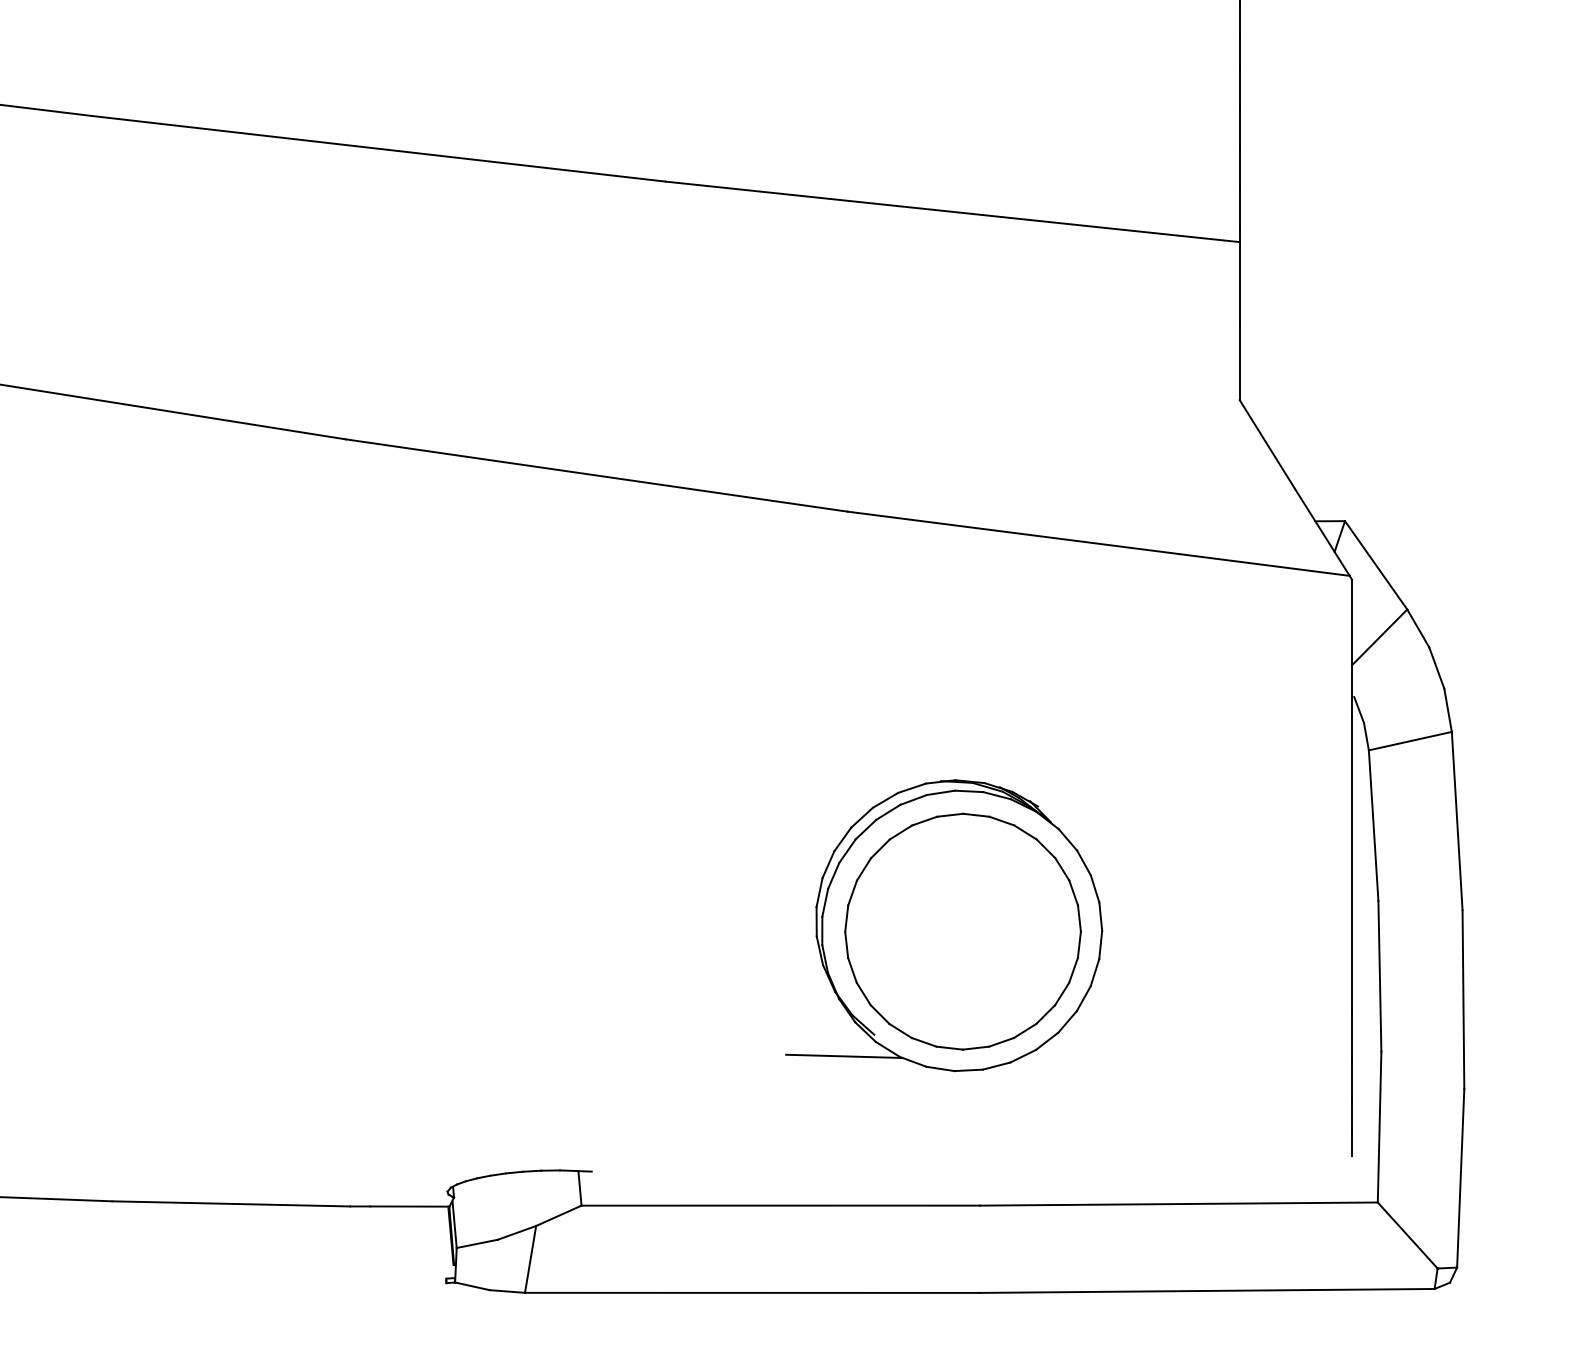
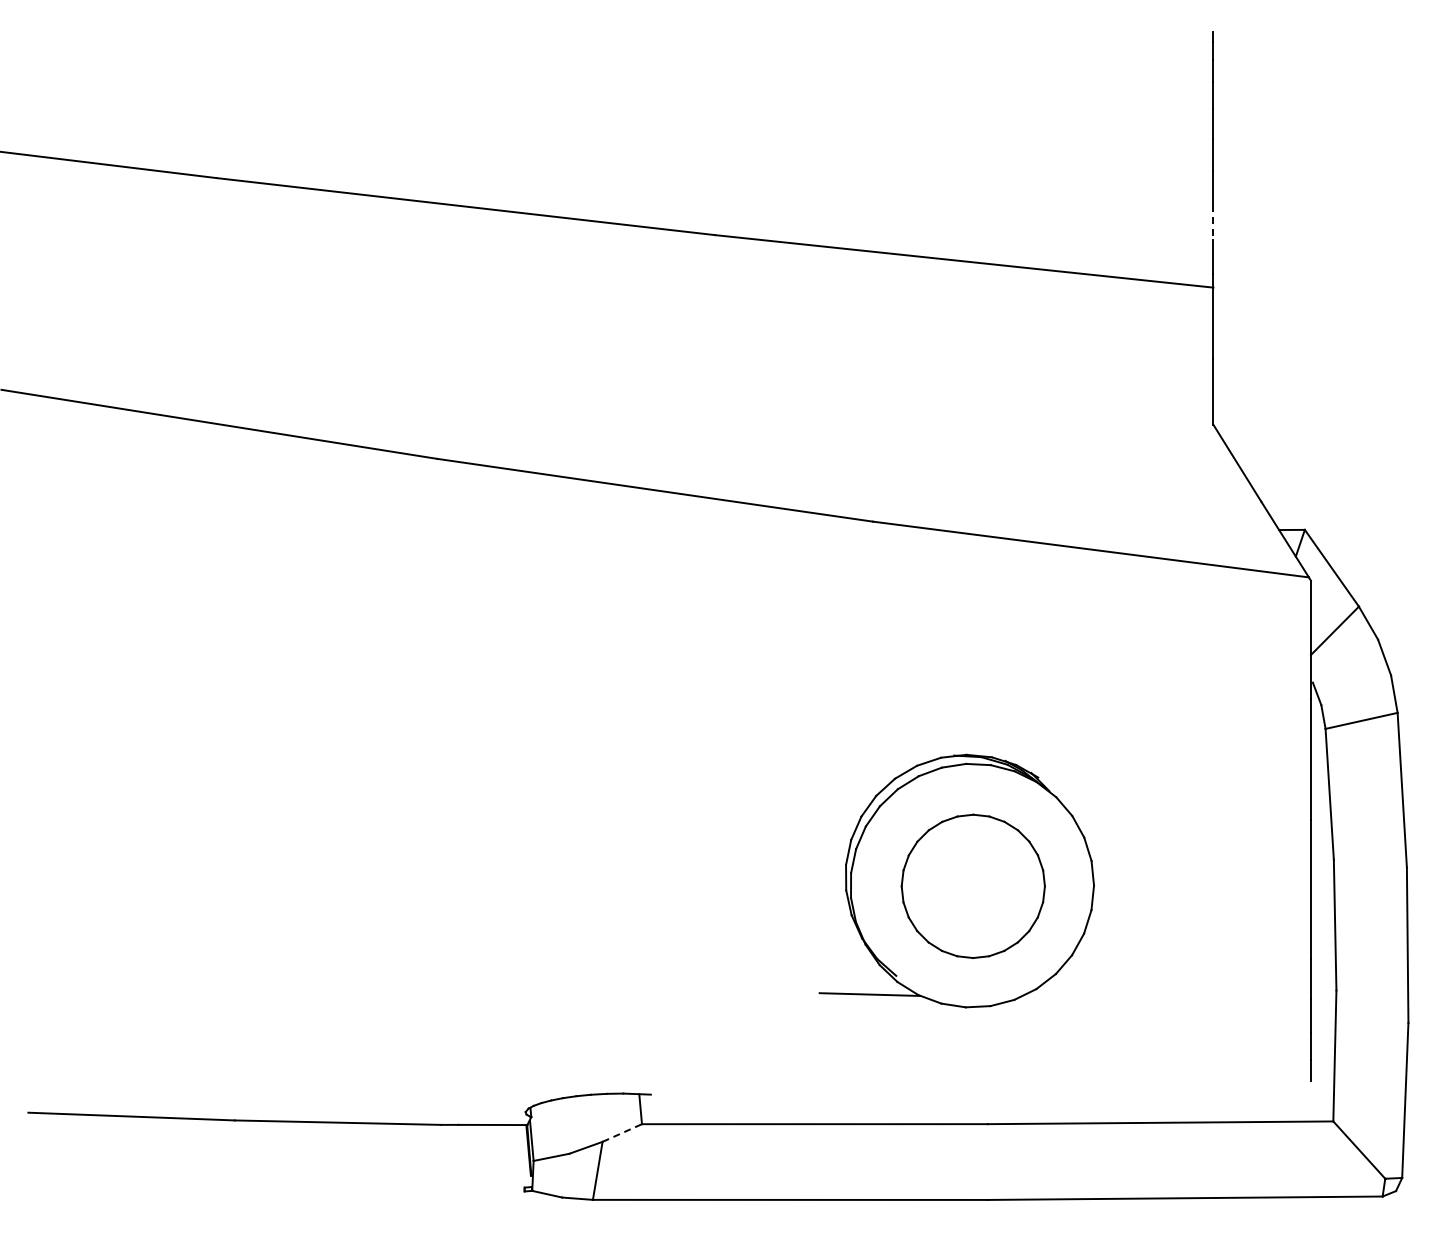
line: (1239, 167) -> (1213, 222), solid -> dashed
part: (963, 931) -> (973, 886), size x0.7
line: (559, 1216) -> (622, 1133), solid -> dashed

